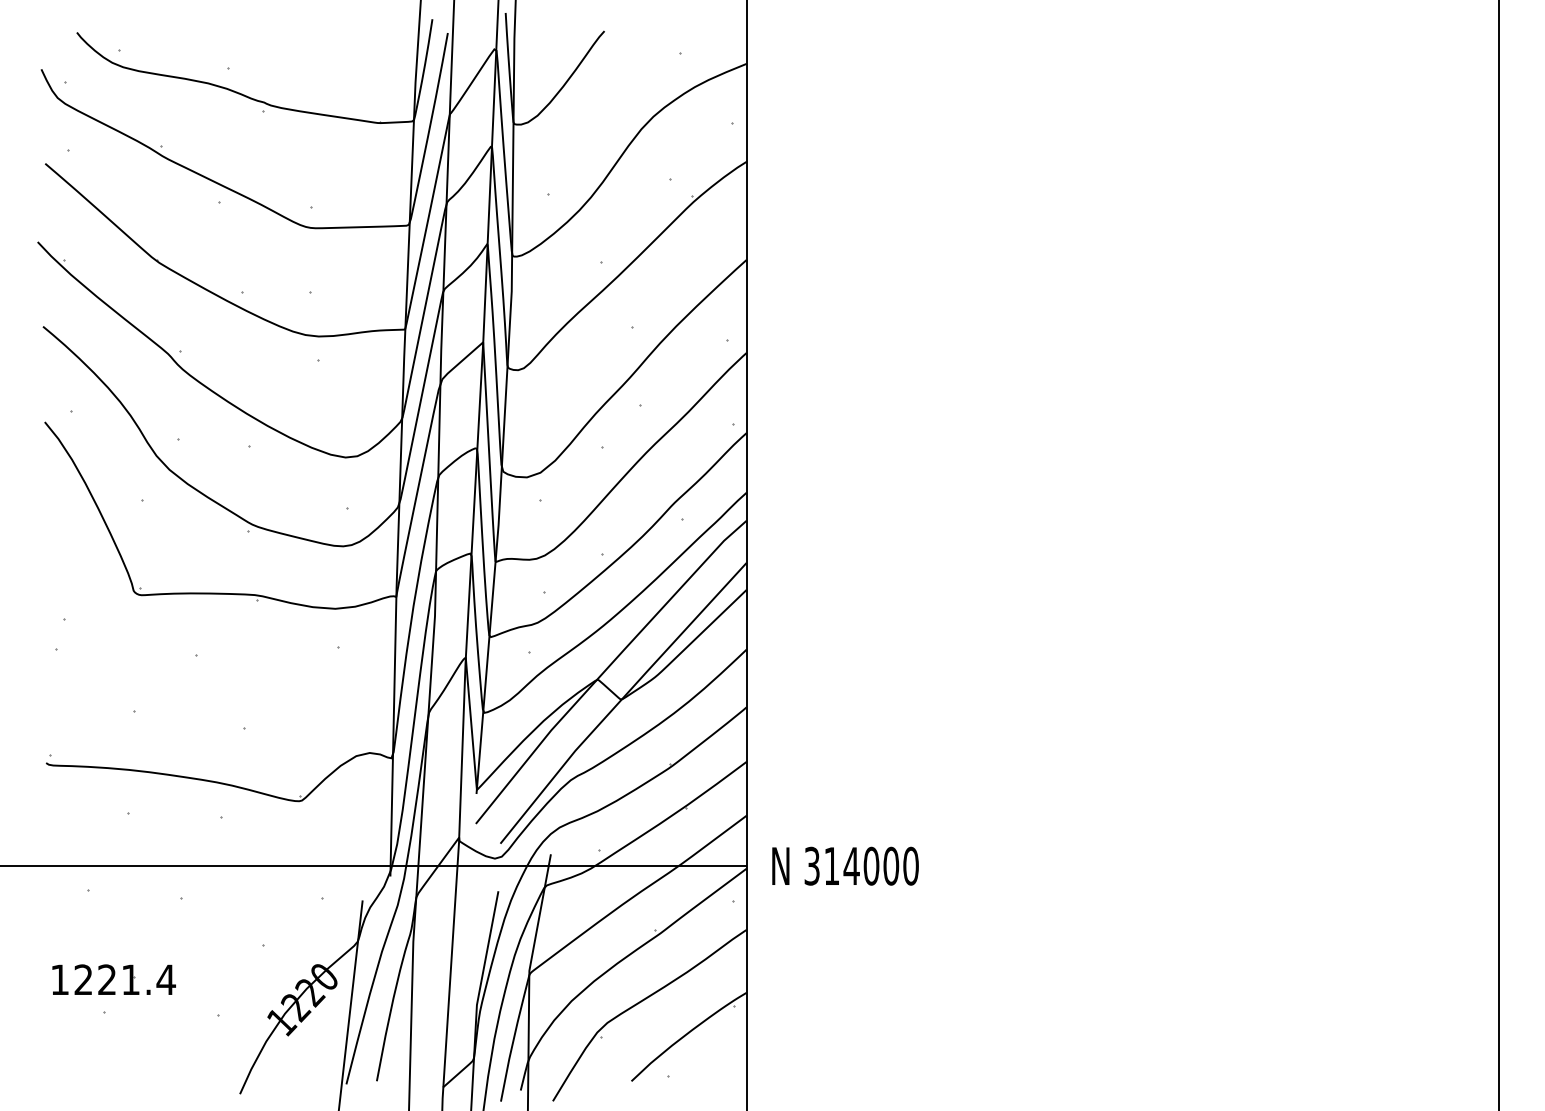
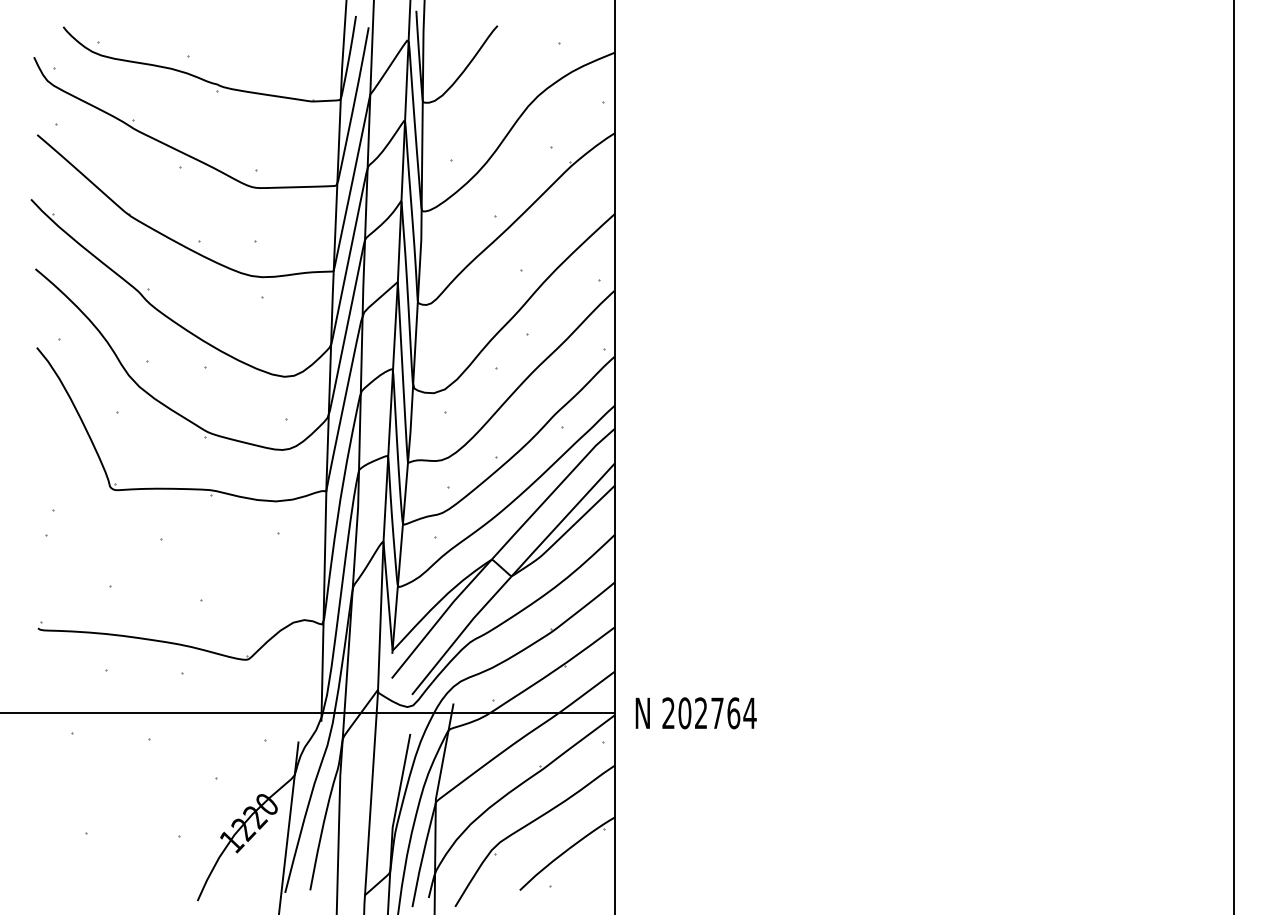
text: (861, 865) -> (709, 712), 314000 -> 202764
part: (113, 979) -> (93, 806), removed

